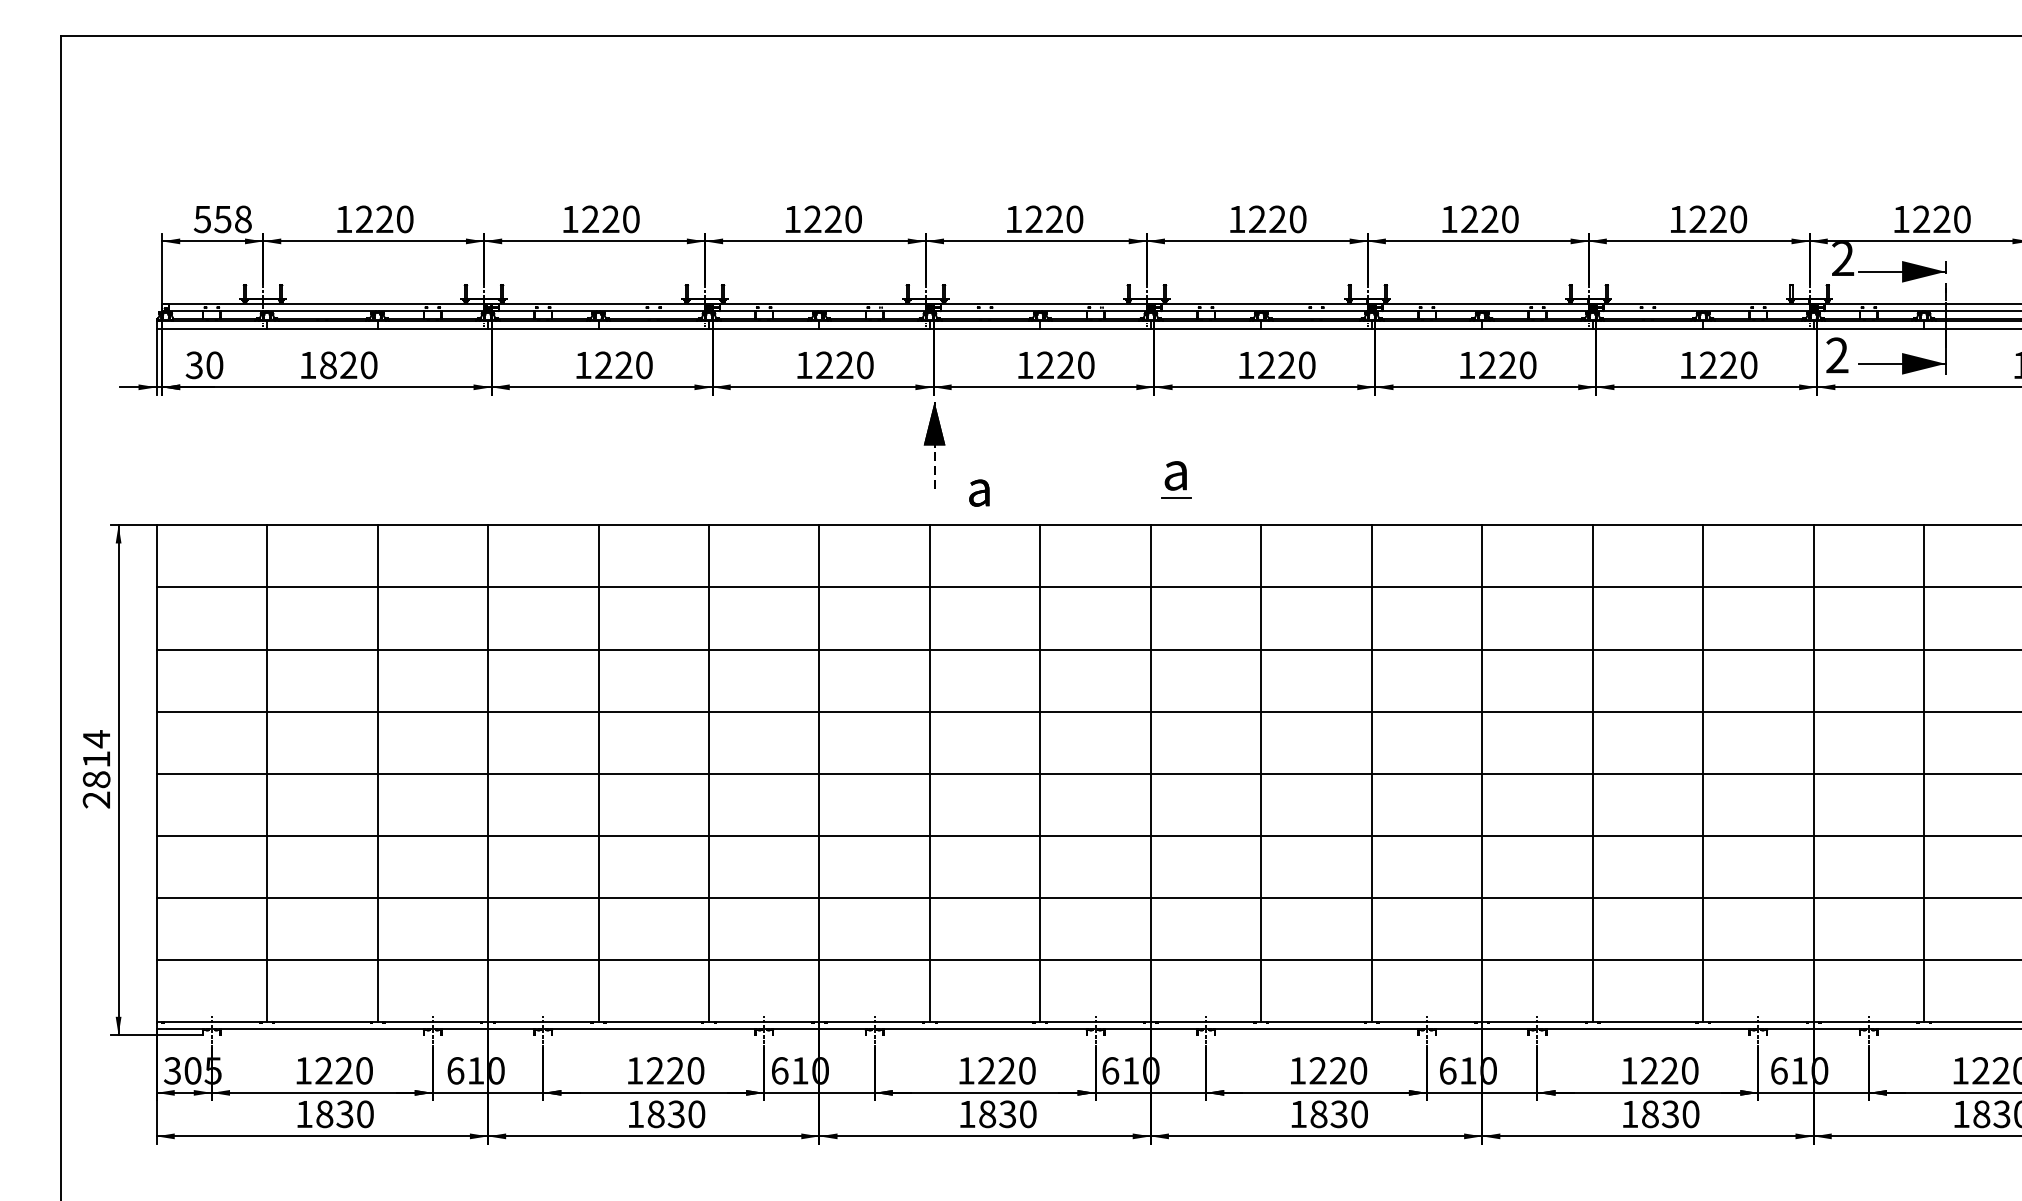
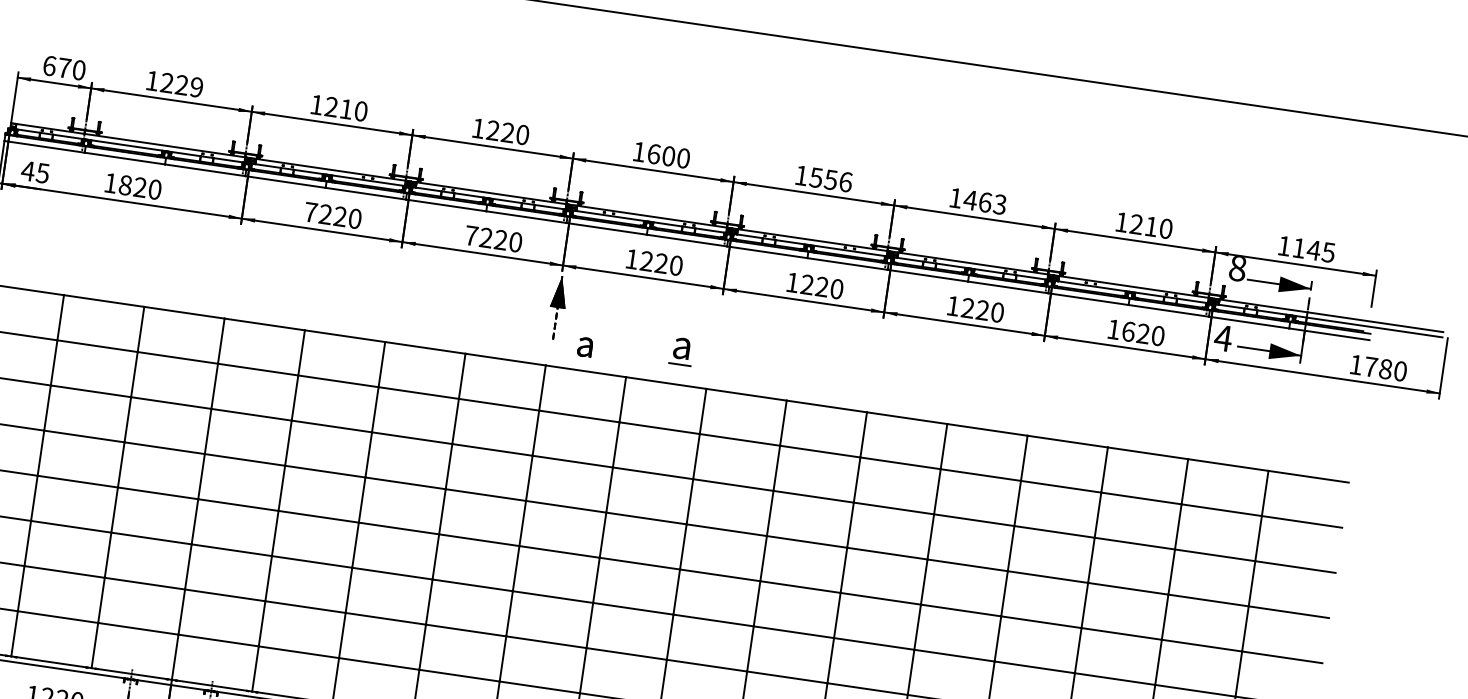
text: (610, 218) -> (346, 108), 1220 -> 1210
text: (1718, 218) -> (1151, 226), 1220 -> 1210
text: (222, 219) -> (64, 68), 558 -> 670
text: (404, 219) -> (196, 87), 1220 -> 1229
text: (1043, 219) -> (660, 155), 1220 -> 1600
text: (1277, 219) -> (830, 180), 1220 -> 1556
text: (1489, 219) -> (985, 202), 1220 -> 1463
text: (1941, 219) -> (1313, 250), 1220 -> 1145
text: (1843, 259) -> (1238, 269), 2 -> 8
text: (1837, 355) -> (1223, 338), 2 -> 4
text: (204, 365) -> (35, 172), 30 -> 45
text: (583, 365) -> (310, 212), 1220 -> 7220
text: (804, 365) -> (471, 235), 1220 -> 7220
text: (1708, 365) -> (1128, 331), 1220 -> 1620
part: (1176, 479) -> (681, 351), moved

